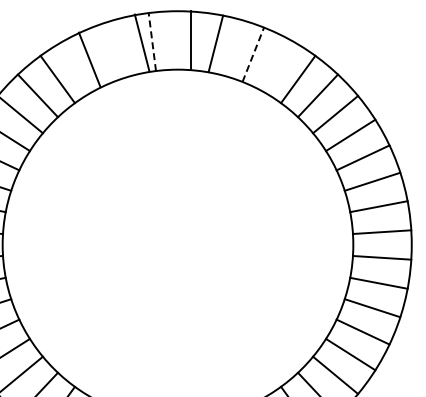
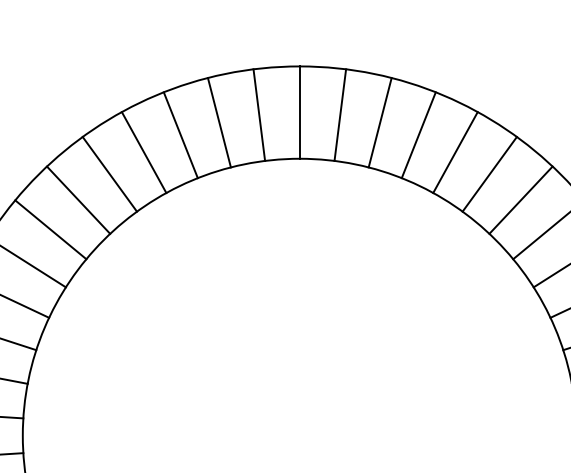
line: (191, 40) -> (300, 112), moved
line: (152, 41) -> (259, 114), dashed -> solid
line: (141, 42) -> (218, 122), moved
line: (203, 42) -> (340, 115), added
line: (215, 43) -> (379, 122), moved
line: (253, 54) -> (419, 134), dashed -> solid
line: (89, 59) -> (180, 134), moved
line: (79, 65) -> (144, 152), added
line: (276, 65) -> (455, 152), added

